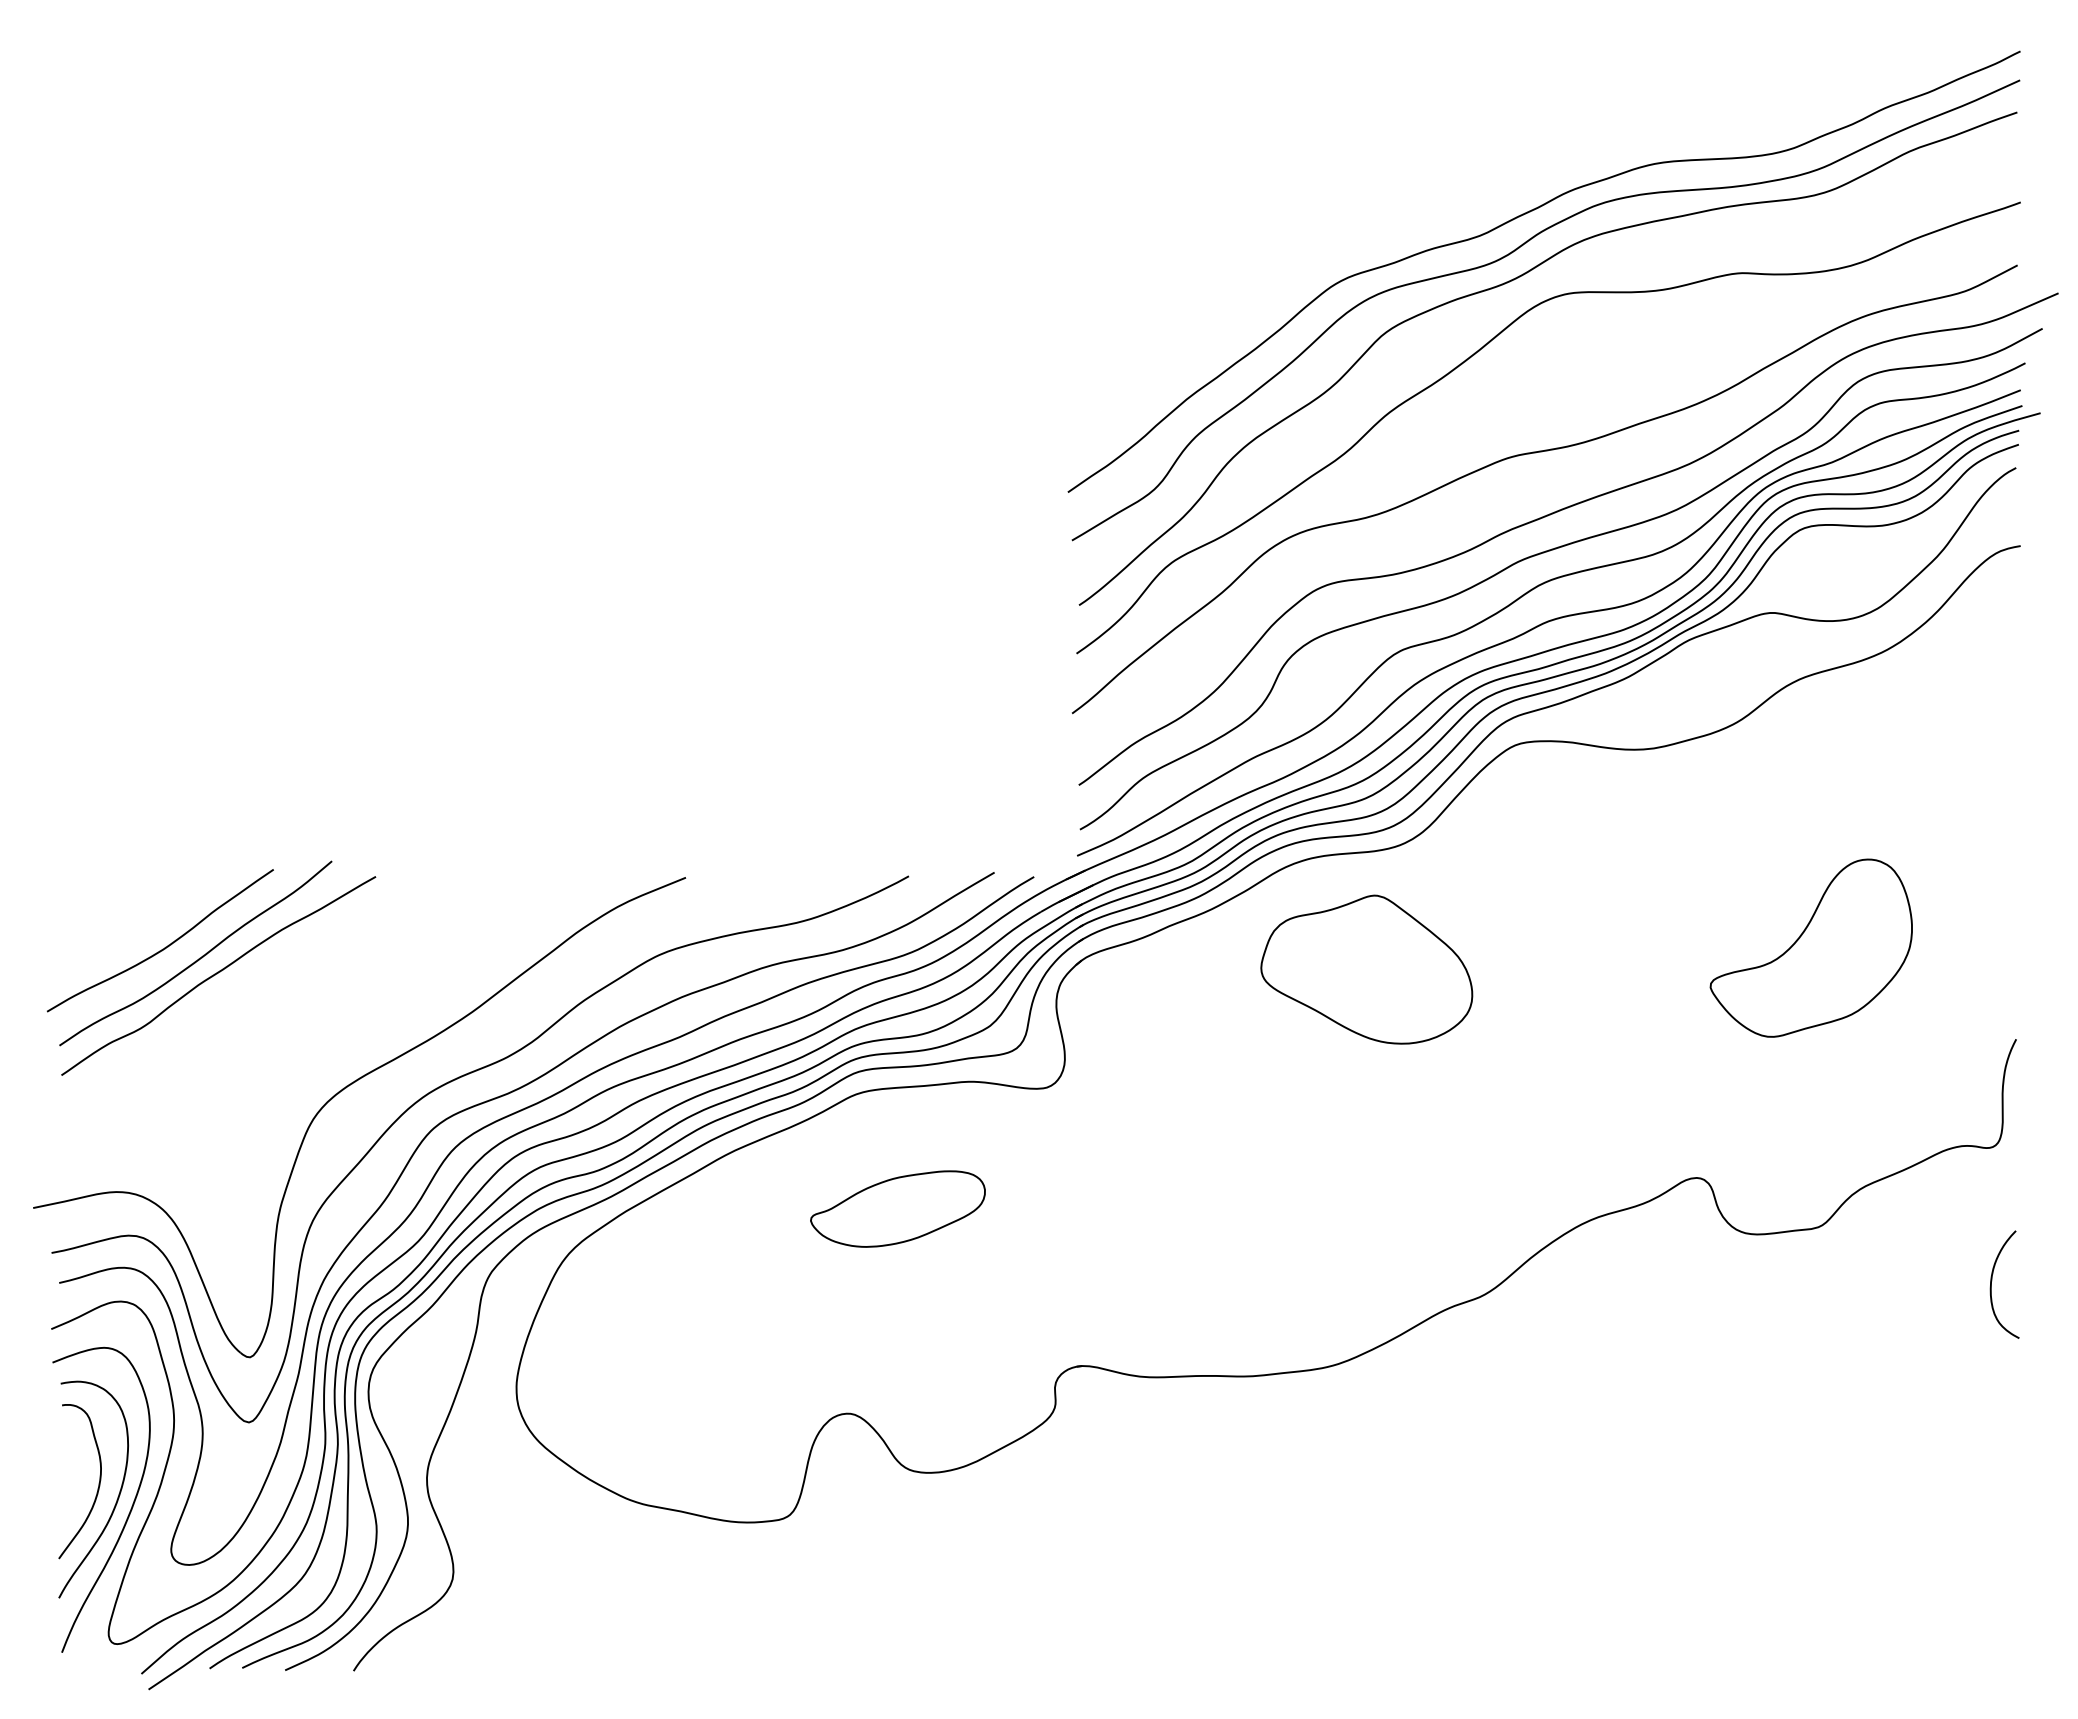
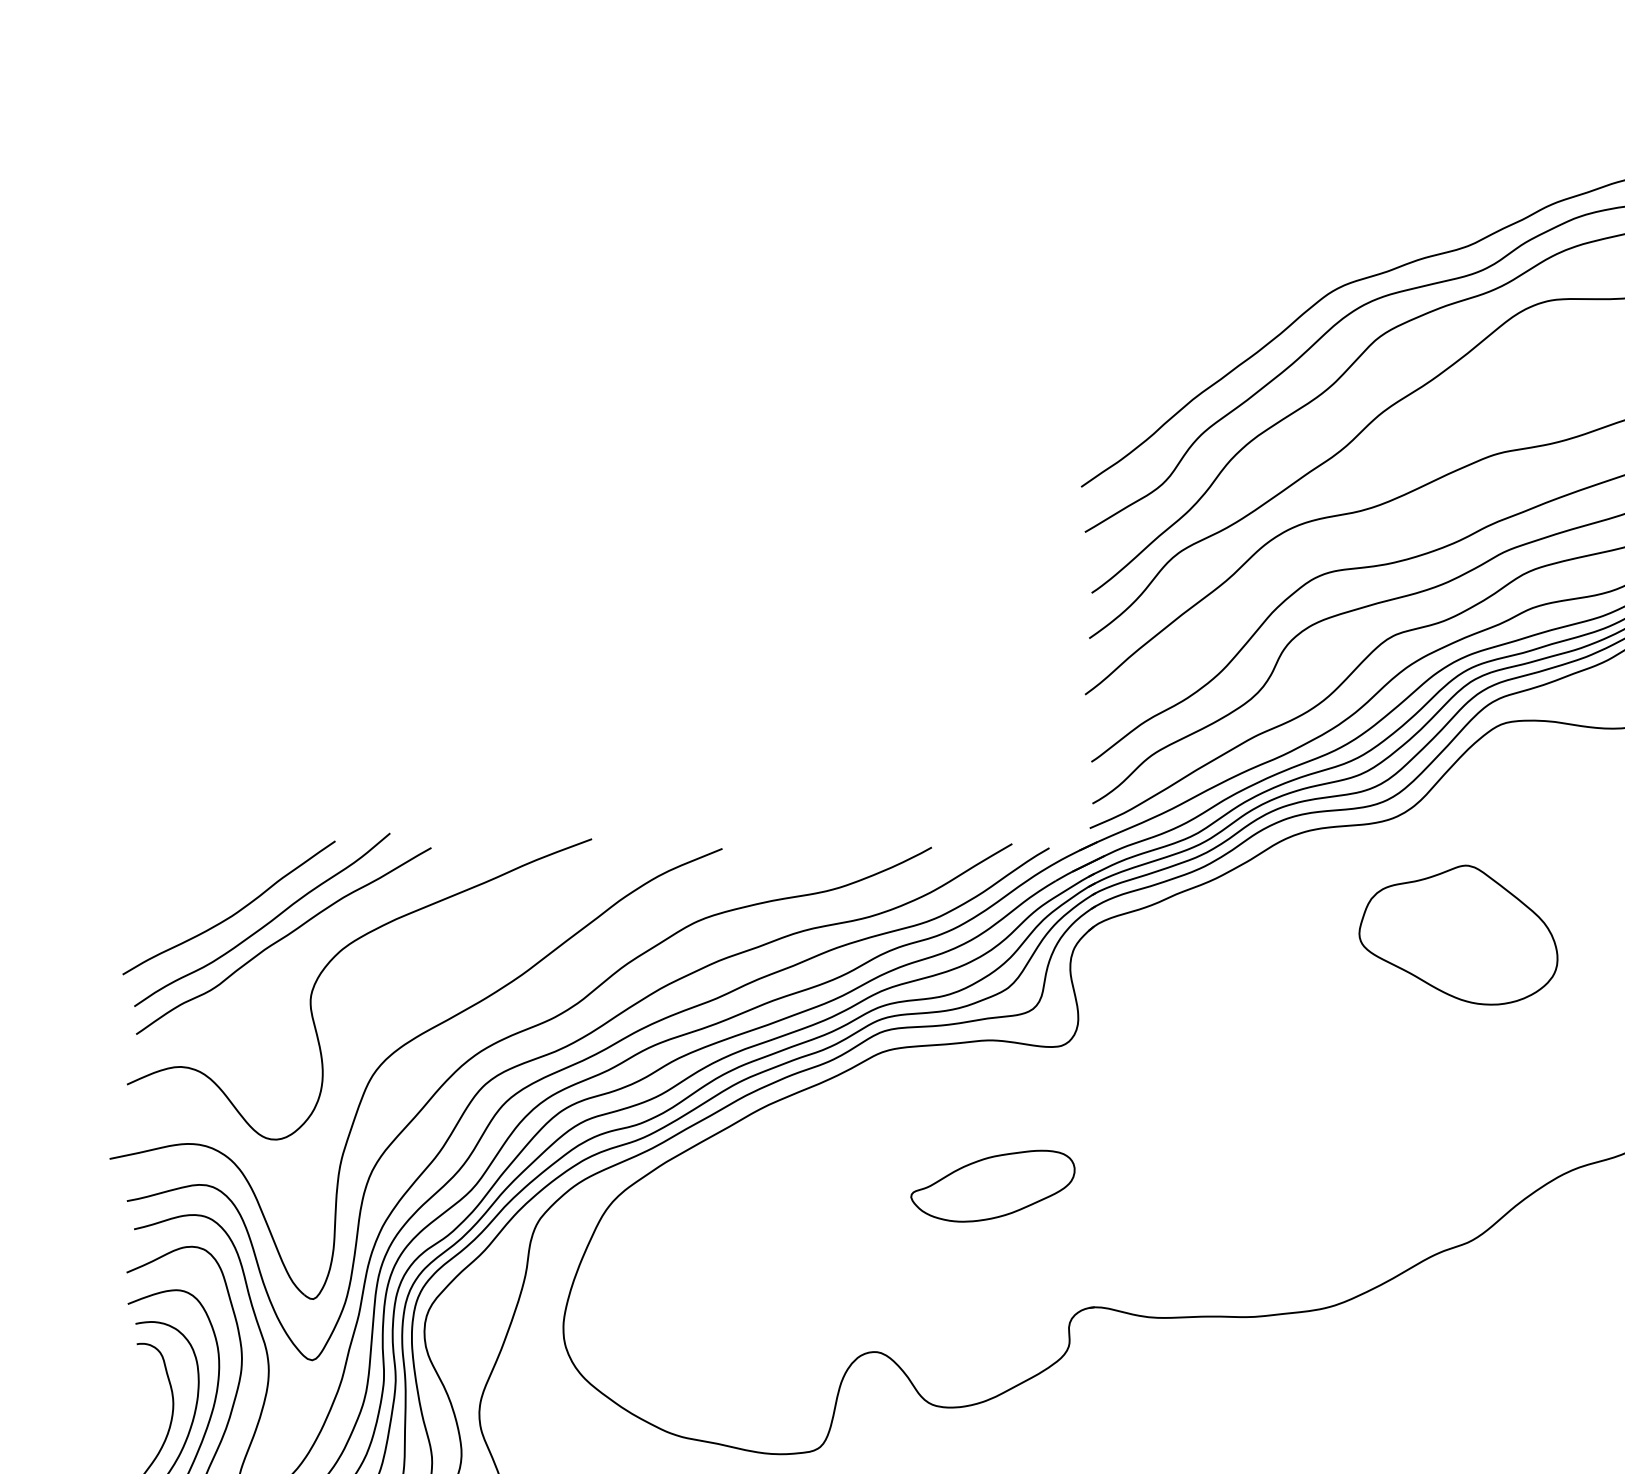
part: (1366, 969) -> (1458, 934), moved
curve: (266, 1001) -> (328, 965), added
part: (897, 1208) -> (992, 1185), moved

